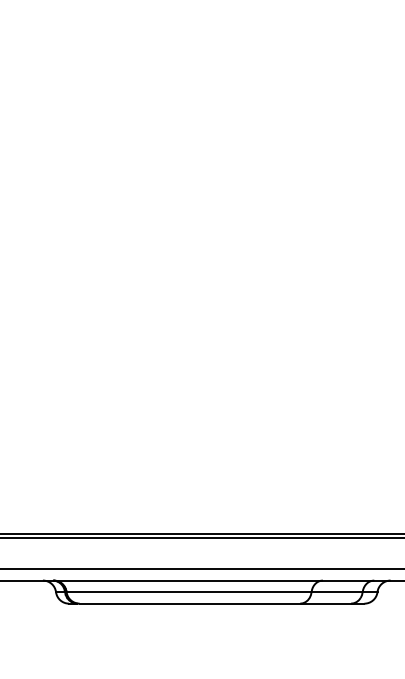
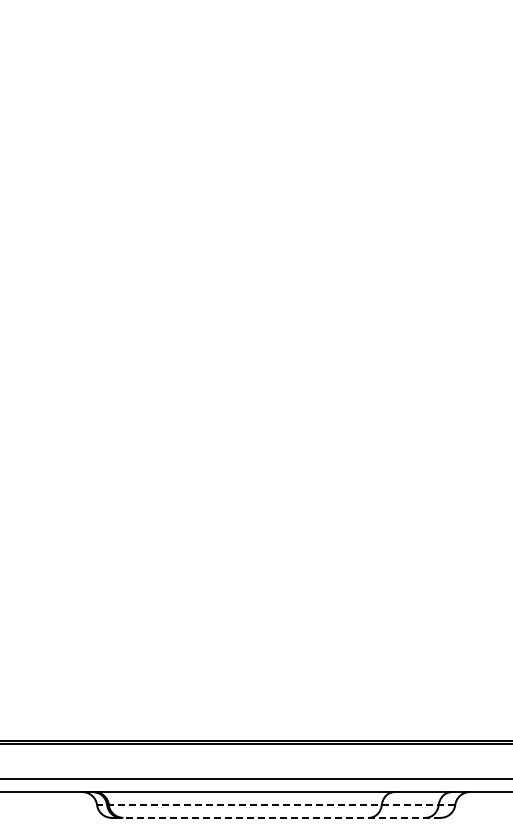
line: (216, 591) -> (275, 804), solid -> dashed
line: (222, 603) -> (282, 817), solid -> dashed

